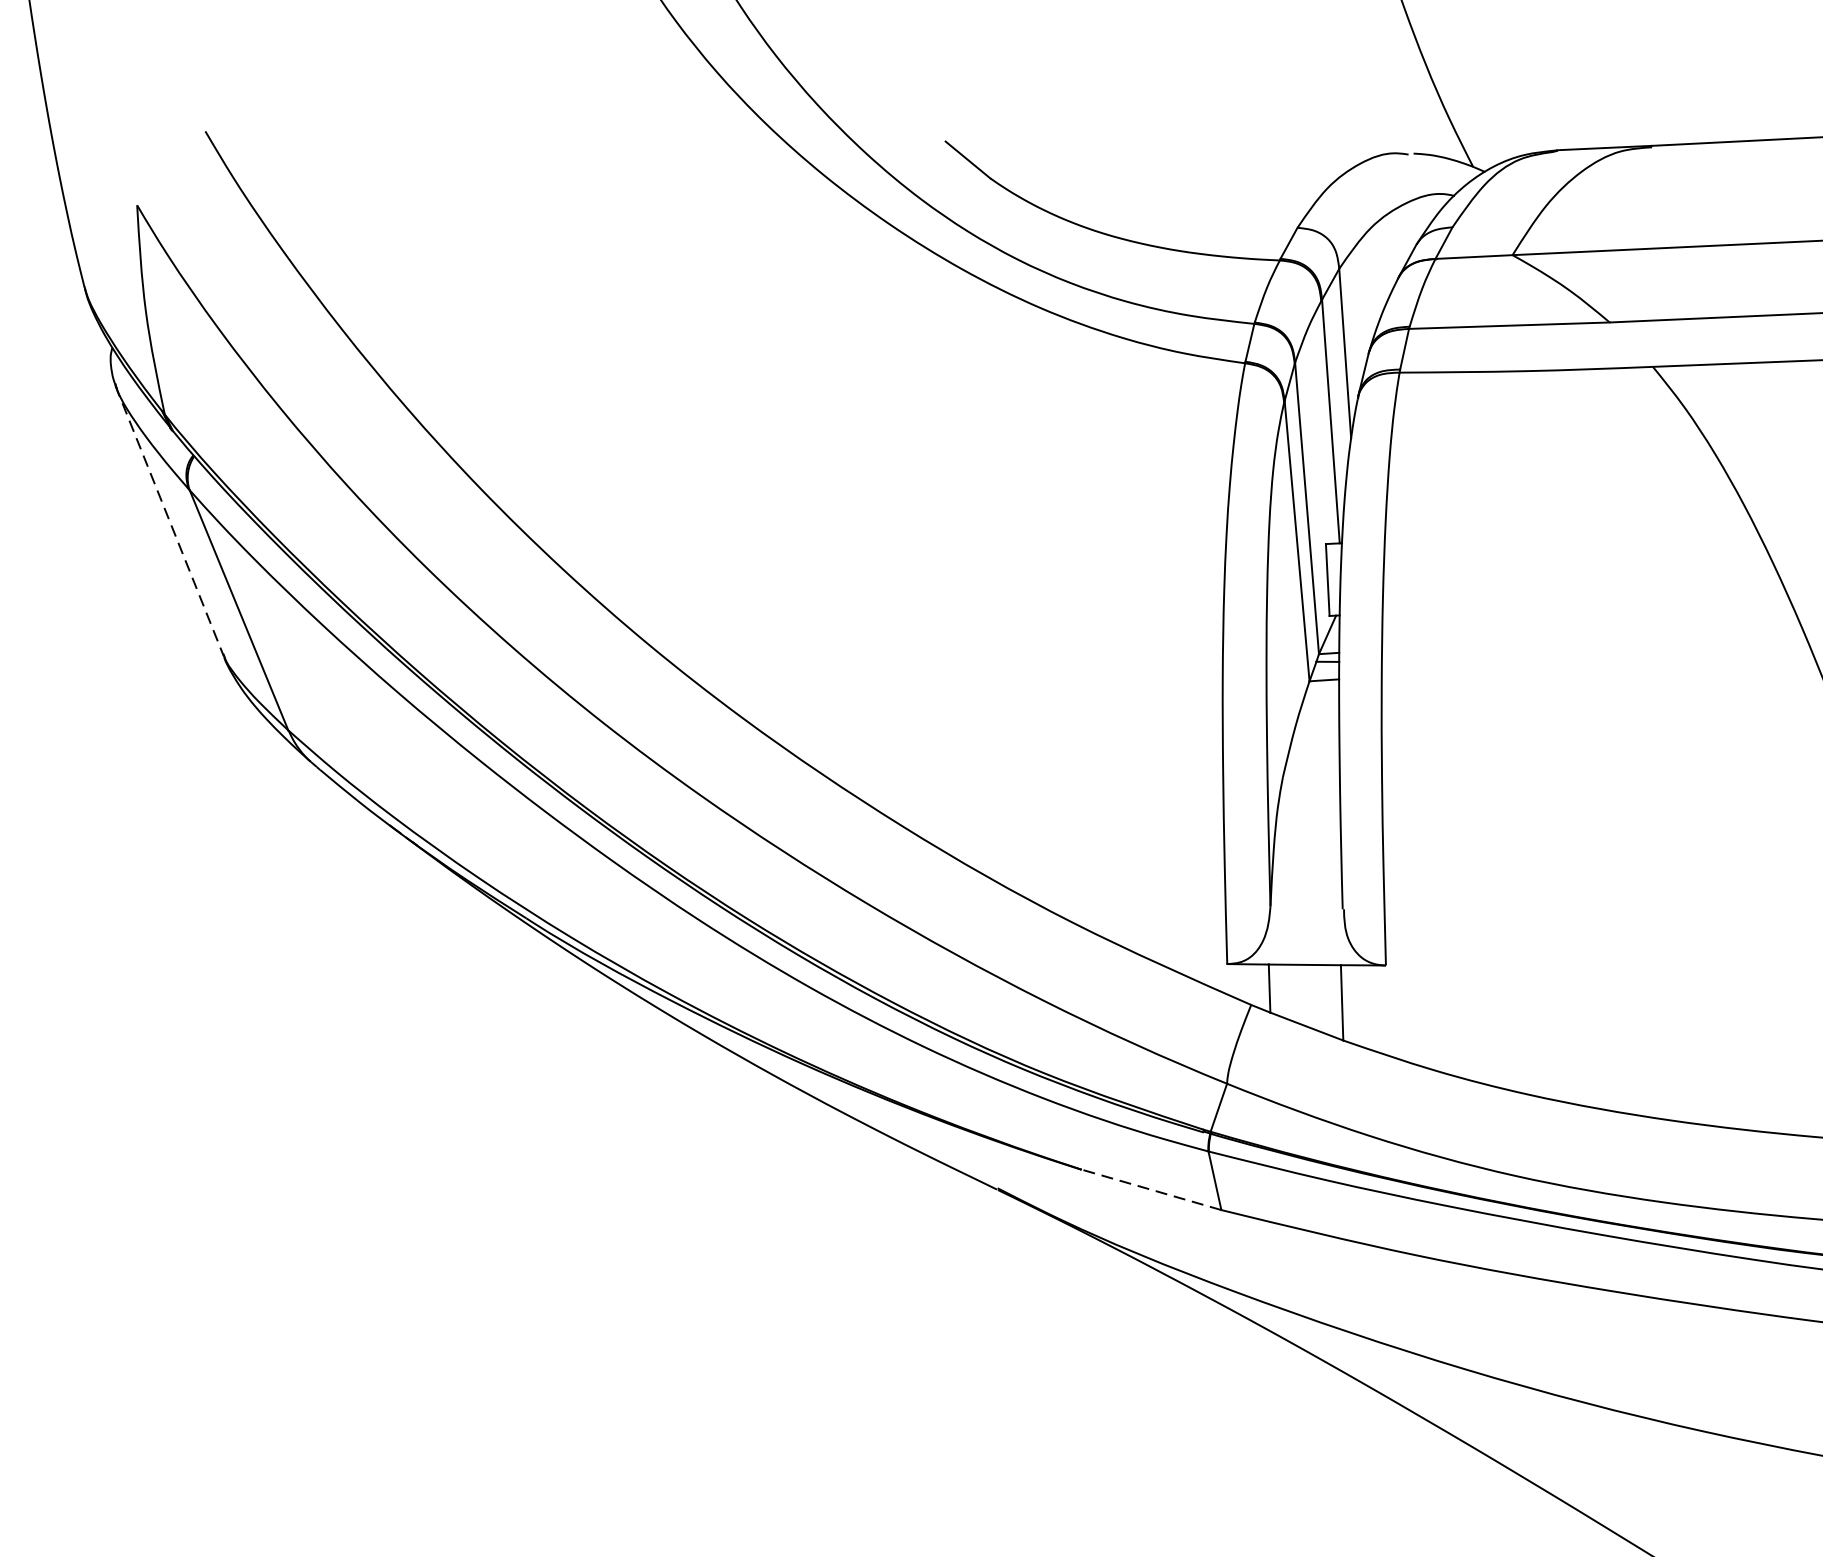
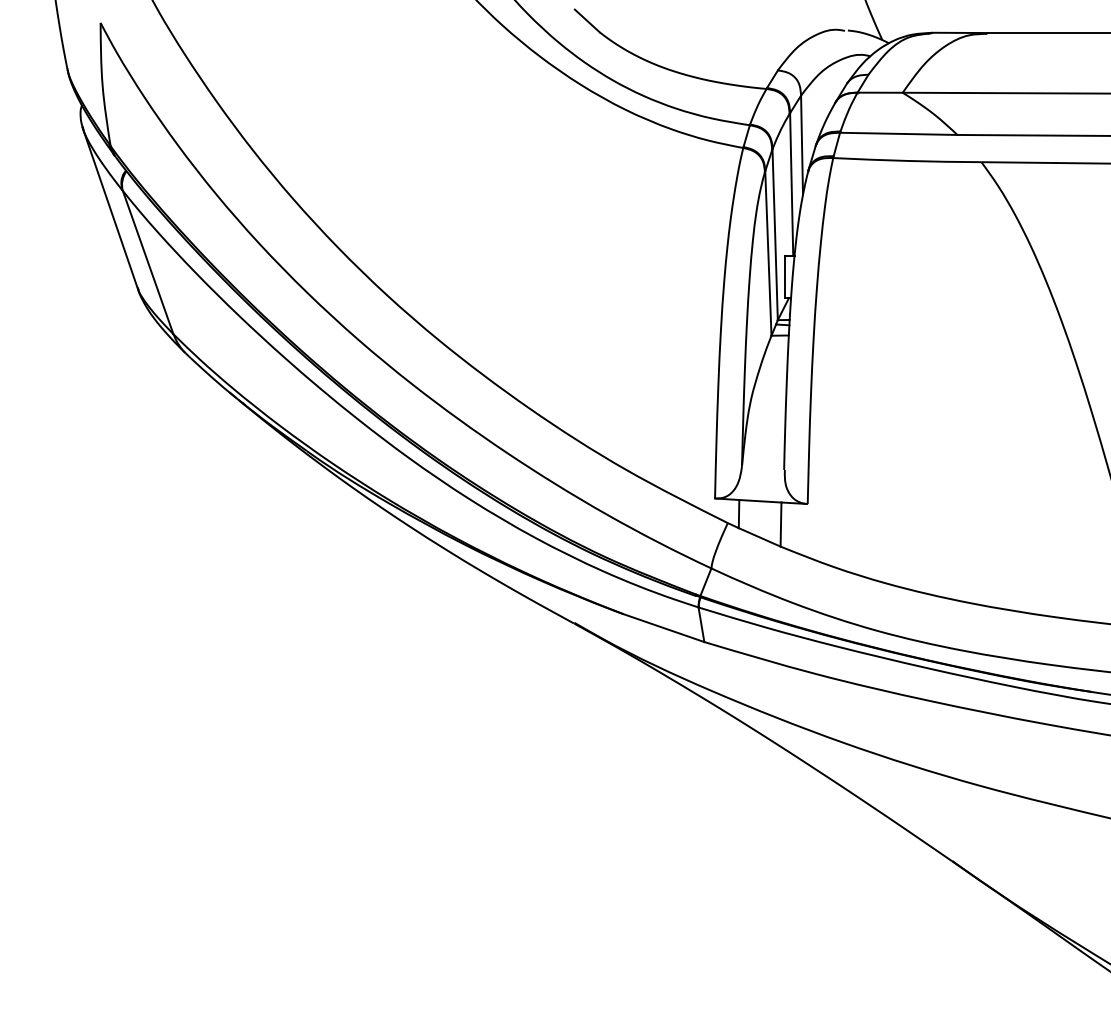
line: (170, 521) -> (110, 208), dashed -> solid
line: (1150, 1190) -> (663, 628), dashed -> solid

